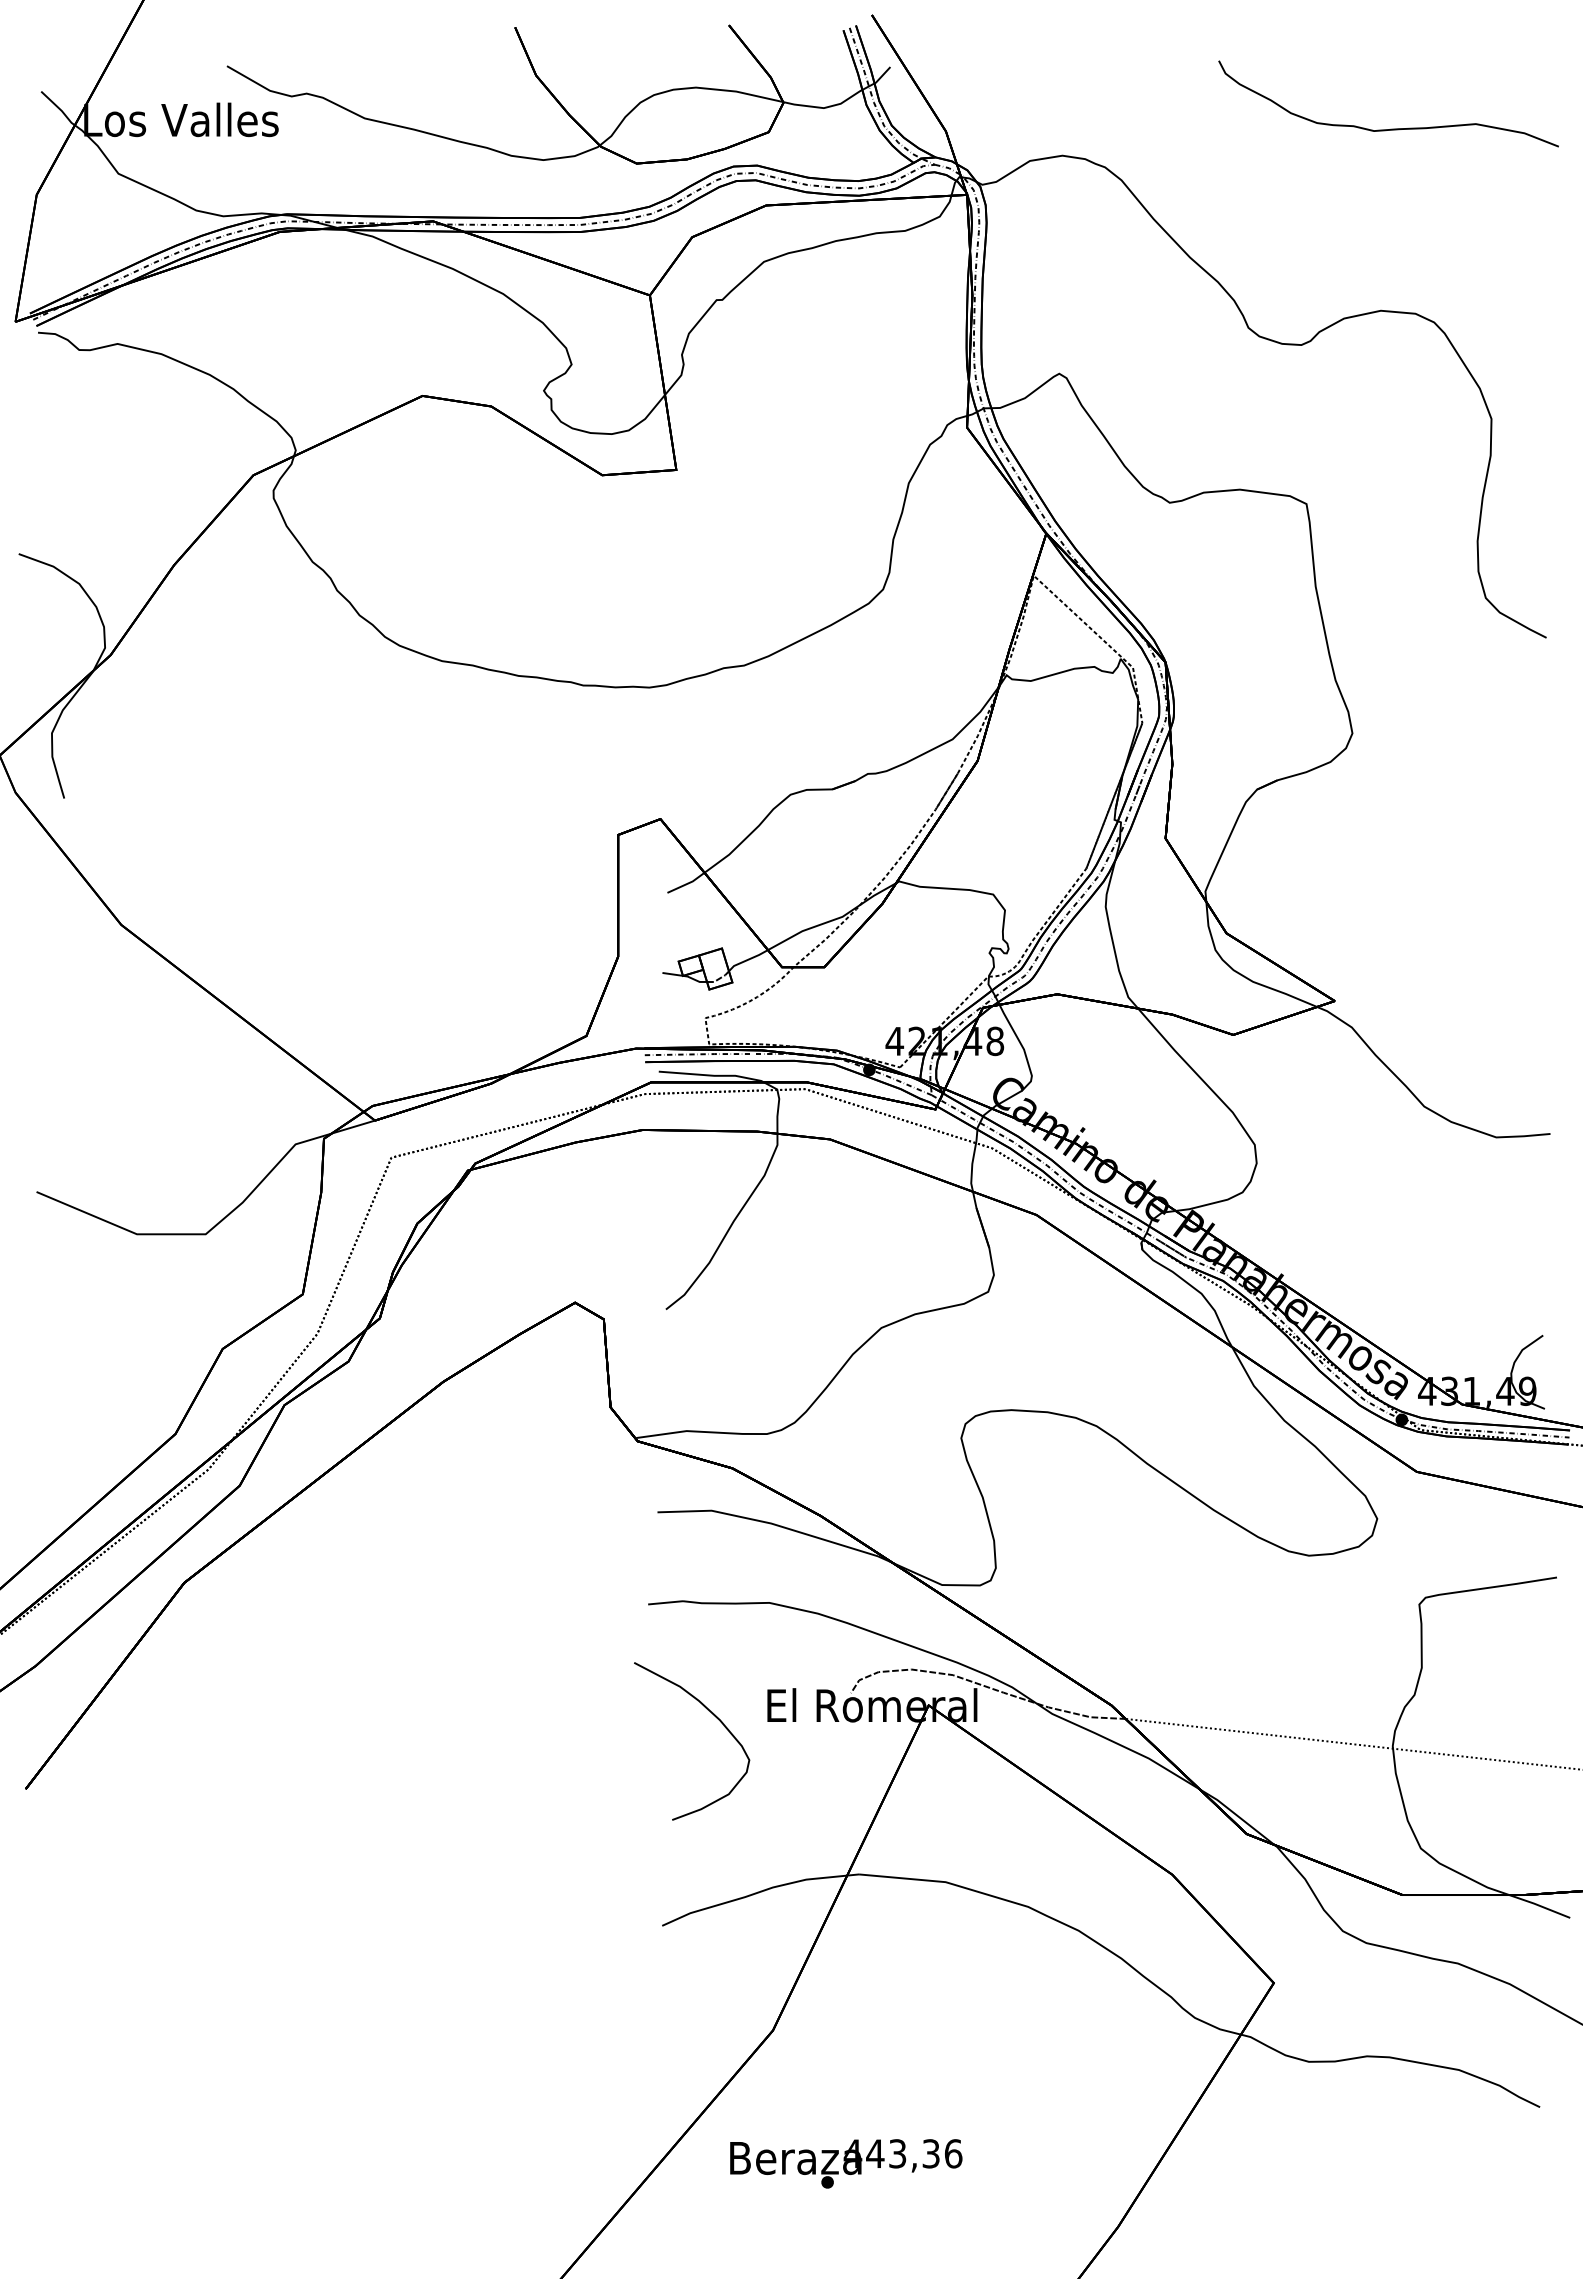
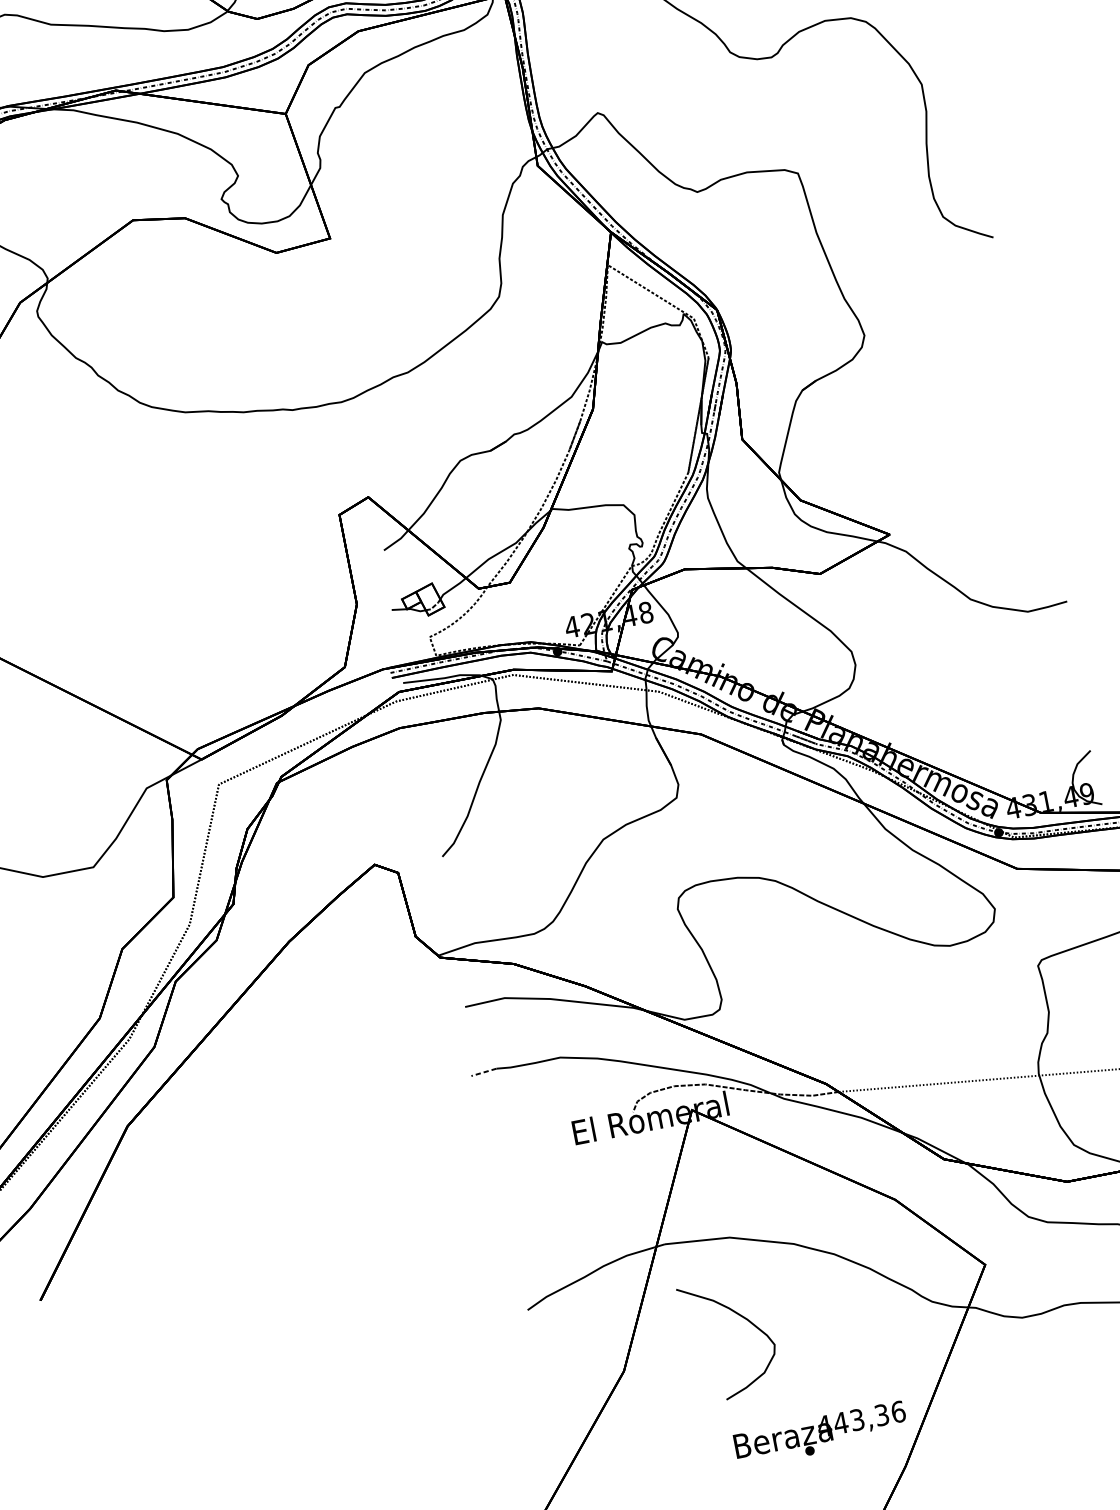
line: (665, 1602) -> (483, 1072), solid -> dashed
curve: (715, 1717) -> (743, 1318), moved
text: (846, 2163) -> (821, 1434), moved

